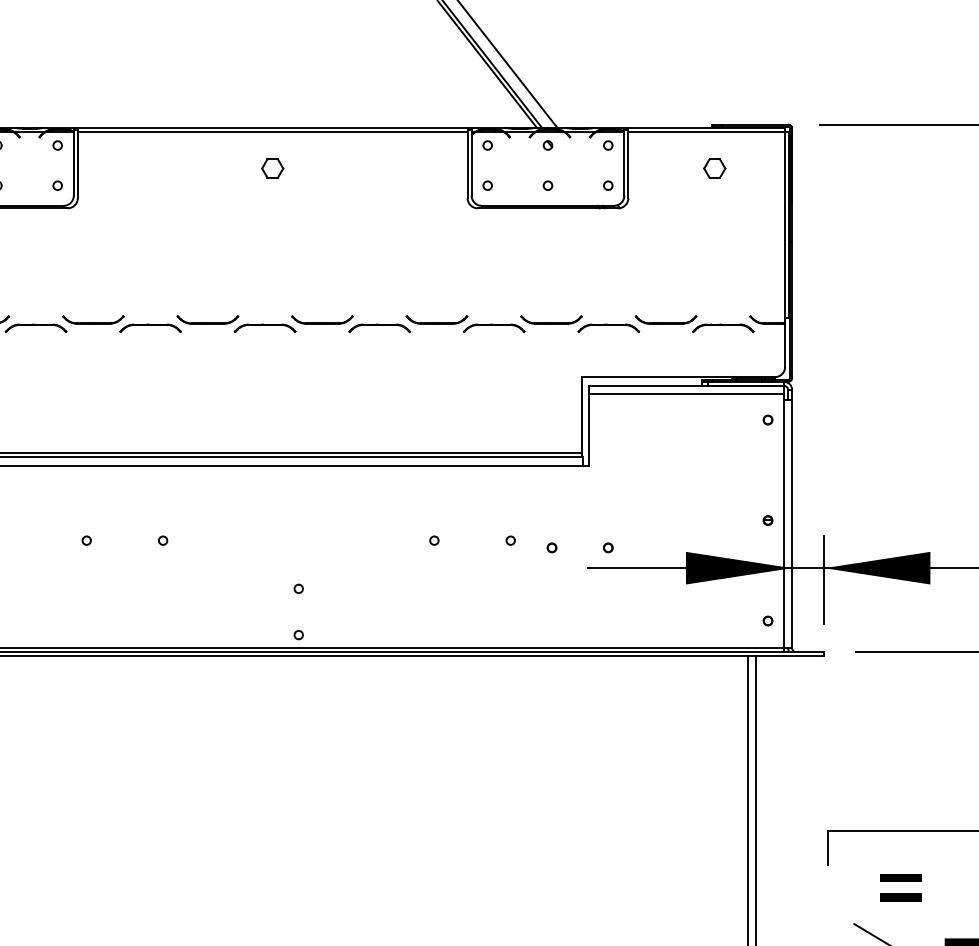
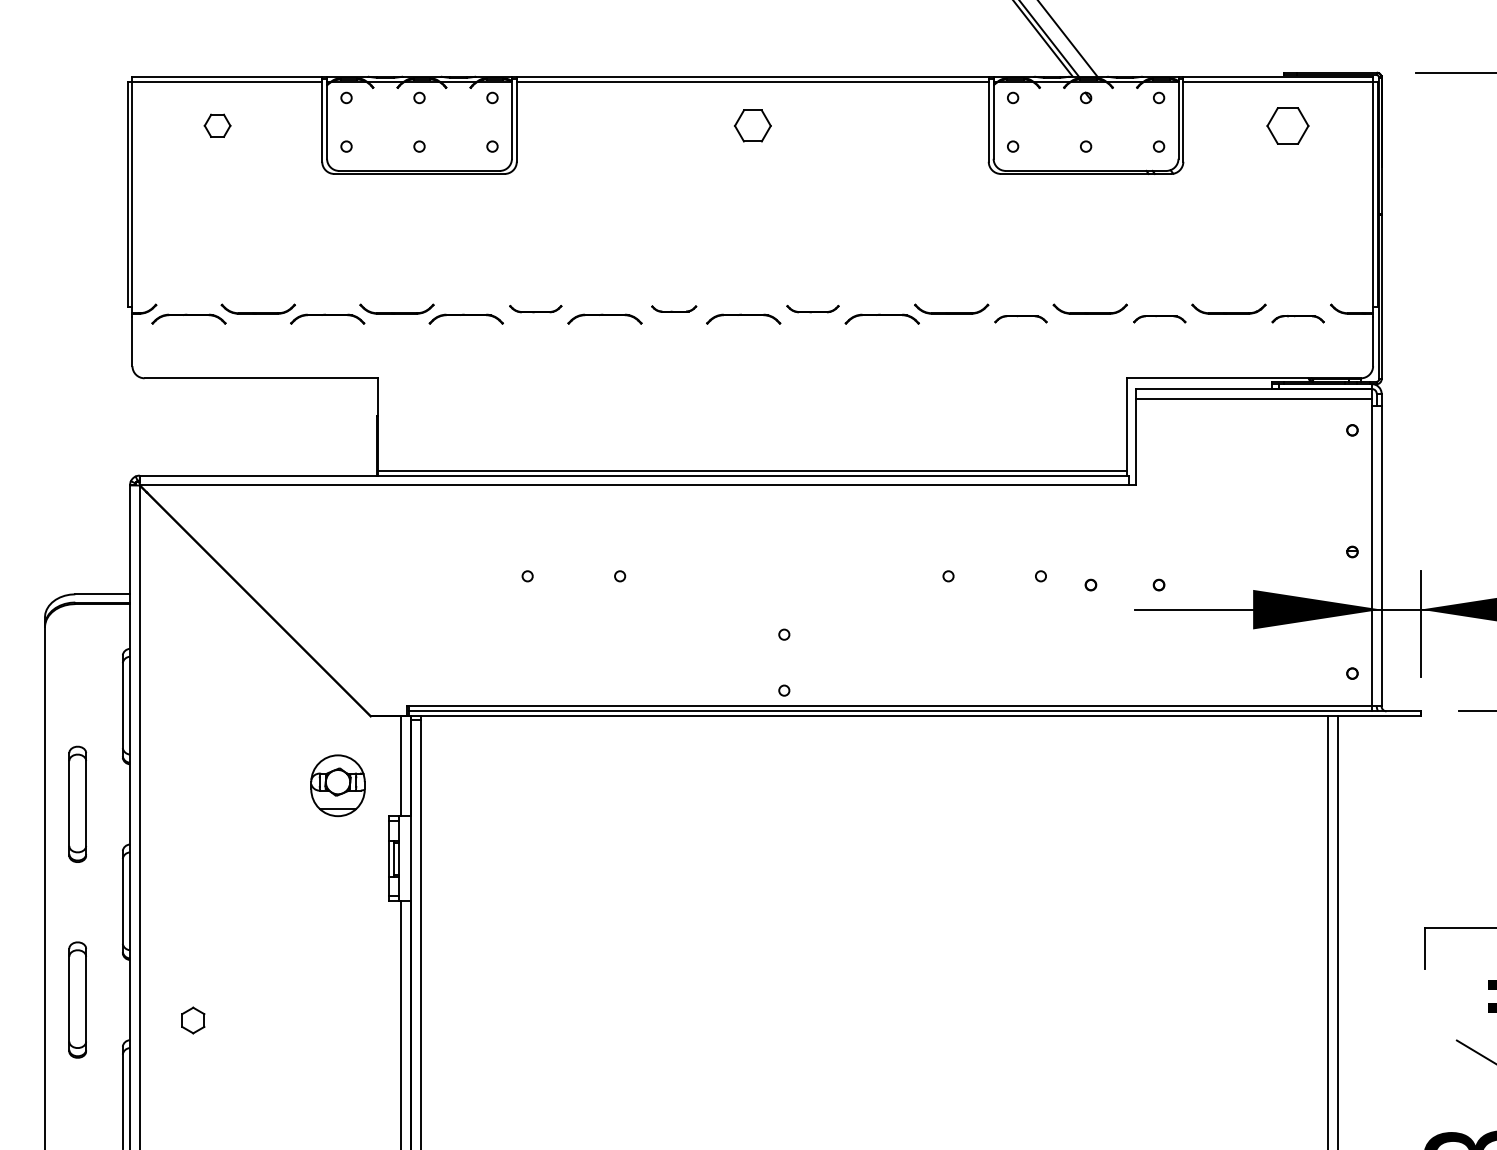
part: (272, 168) -> (752, 125), size x1.4
part: (714, 168) -> (1287, 125), size x1.6
part: (93, 319) -> (535, 308), size x0.7
part: (207, 319) -> (673, 308), size x0.6
part: (322, 319) -> (812, 308), size x0.7
part: (493, 327) -> (1020, 318), size x0.7
part: (608, 327) -> (1159, 318), size x0.7
part: (722, 327) -> (1297, 318), size x0.7

